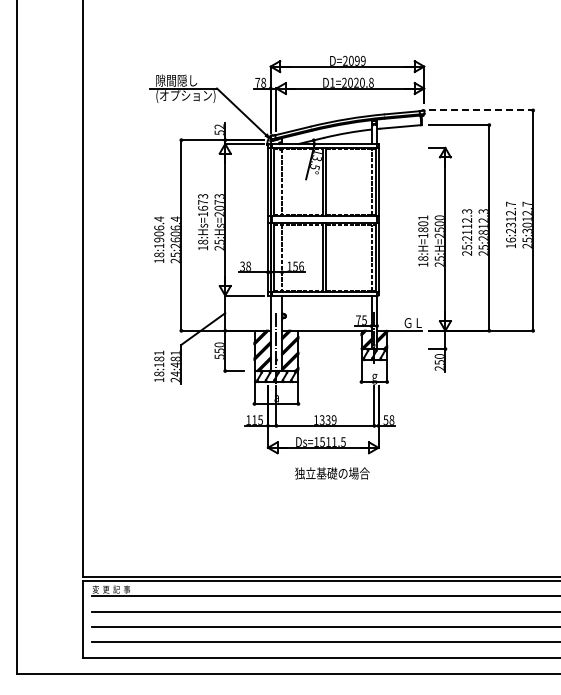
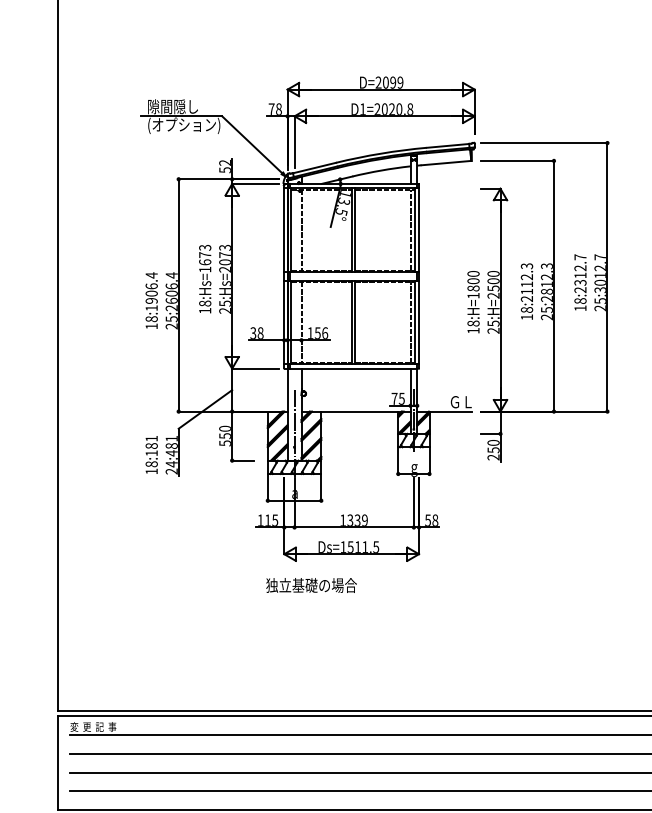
line: (481, 110) -> (544, 143), dashed -> solid
text: (423, 217) -> (473, 273), 18:H=1801 -> 18:H=1800
text: (510, 239) -> (579, 300), 16:2312.7 -> 18:2312.7
text: (466, 250) -> (526, 313), 25:2112.3 -> 18:2112.3
text: (332, 473) -> (311, 585), moved

